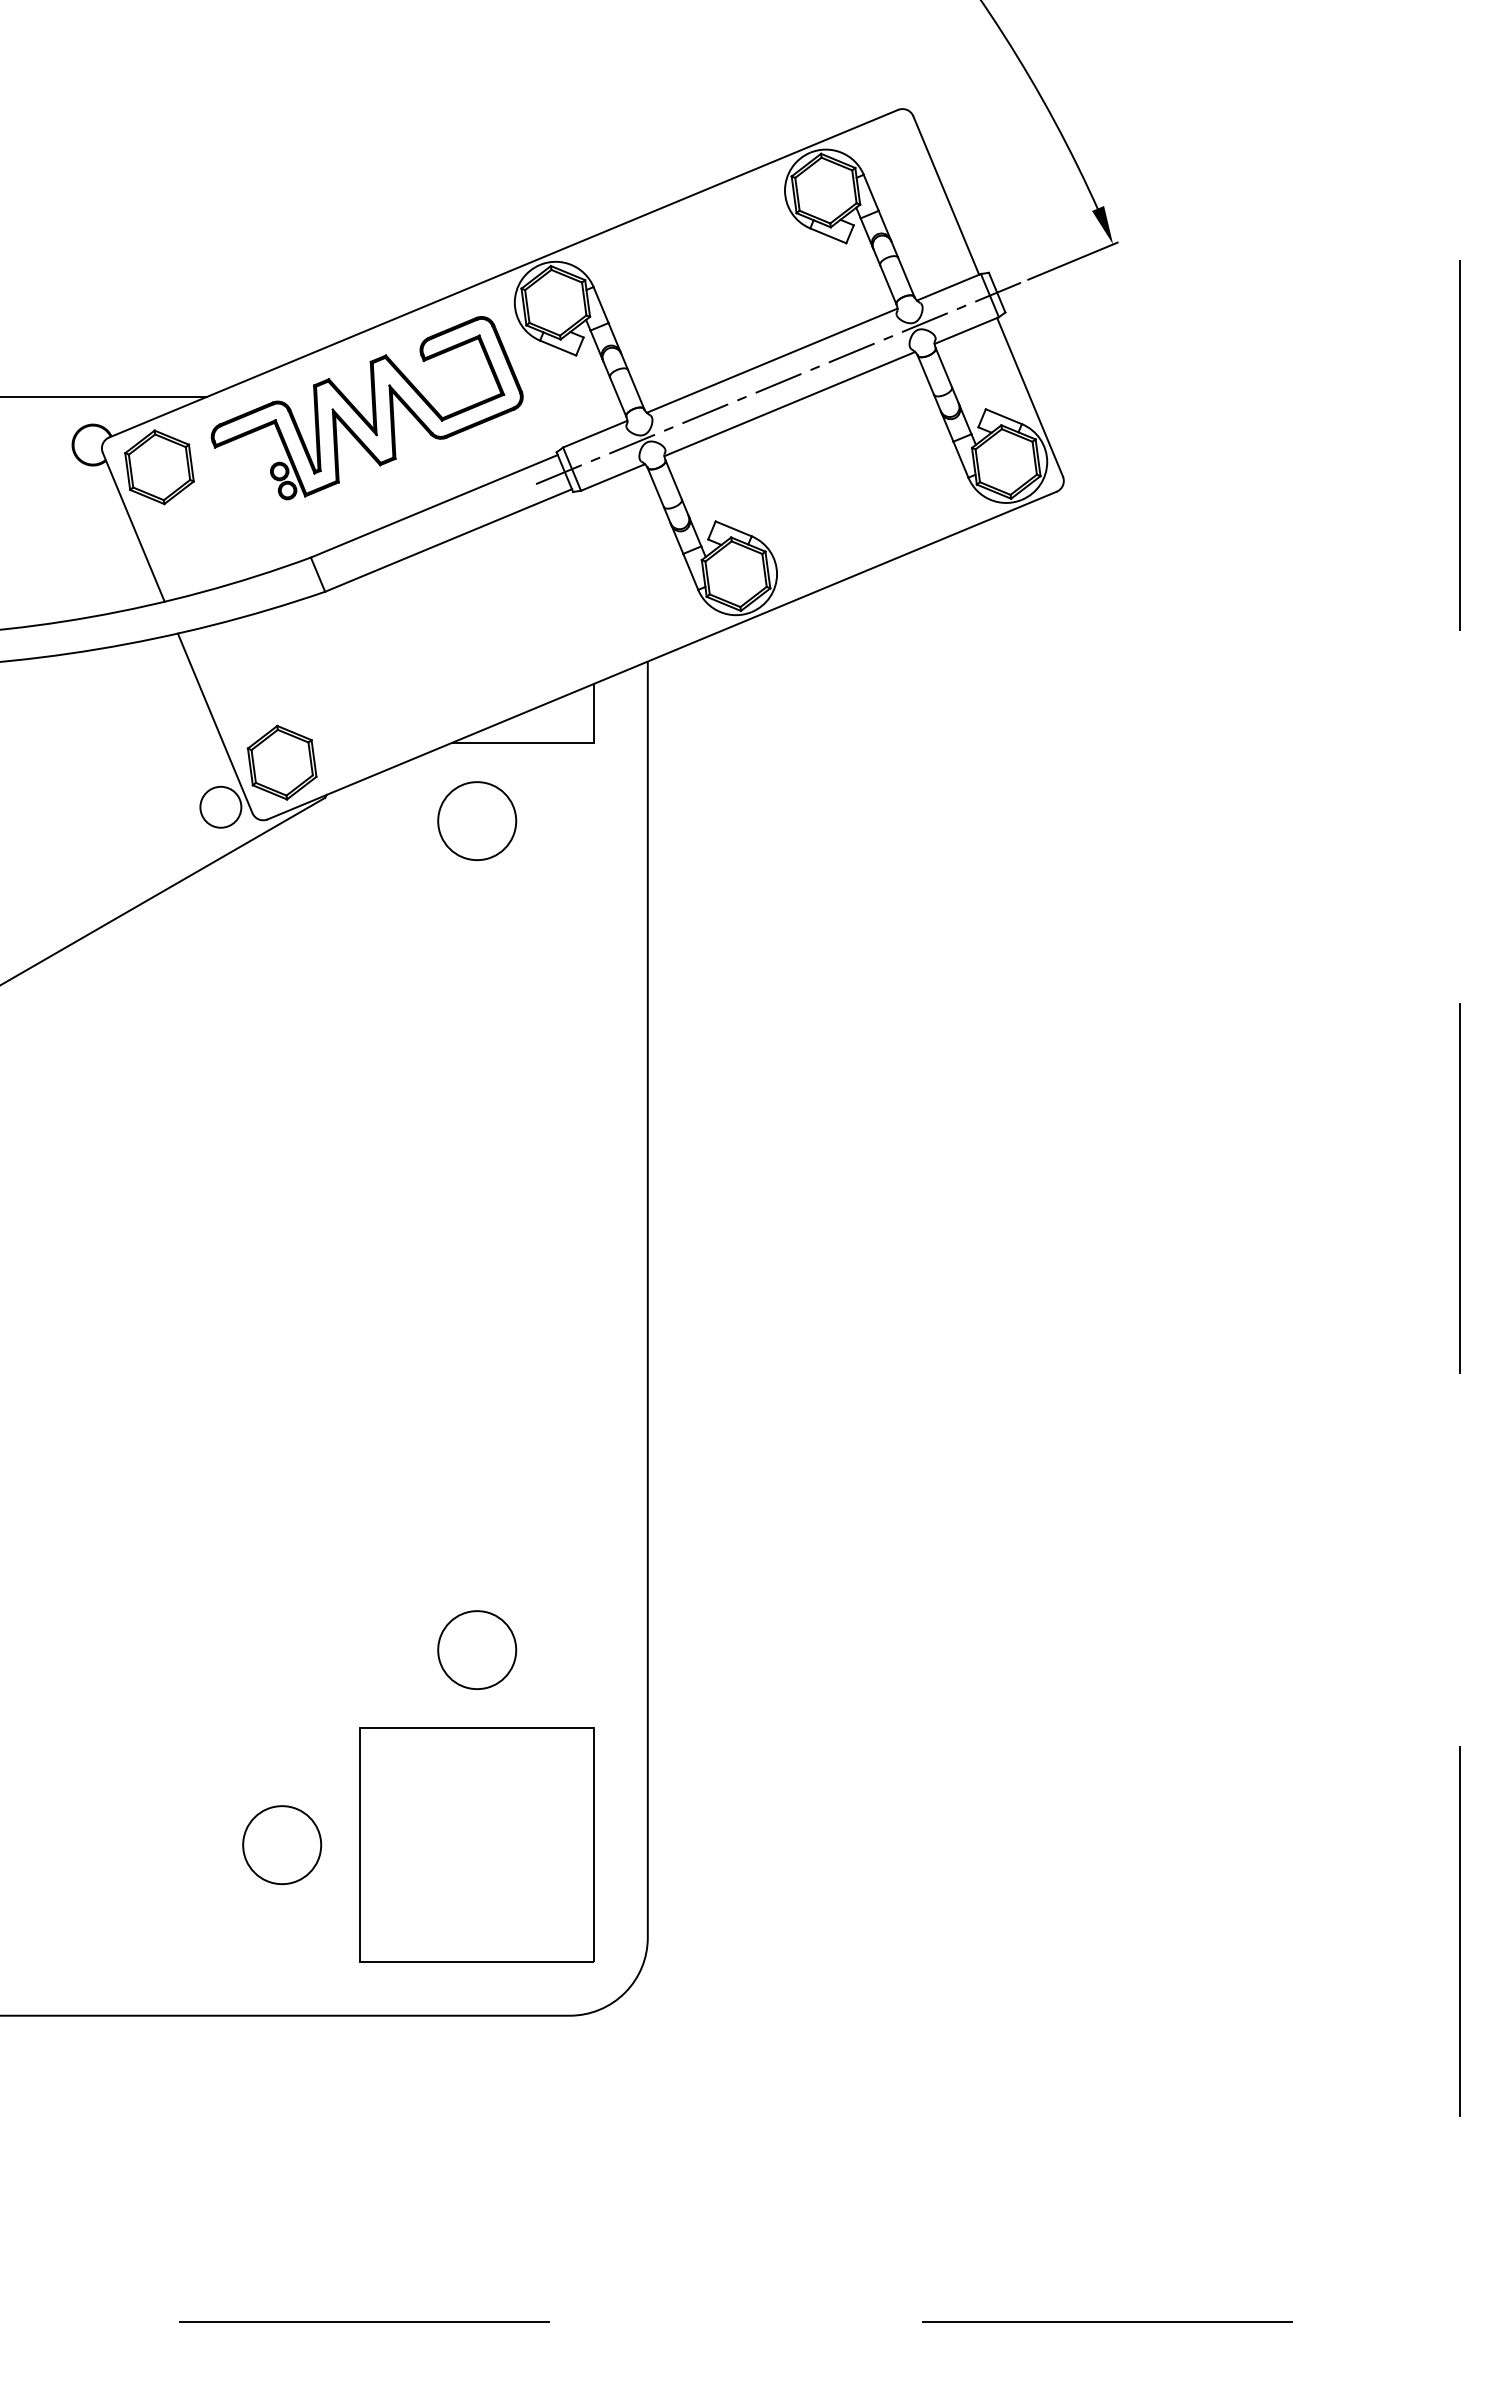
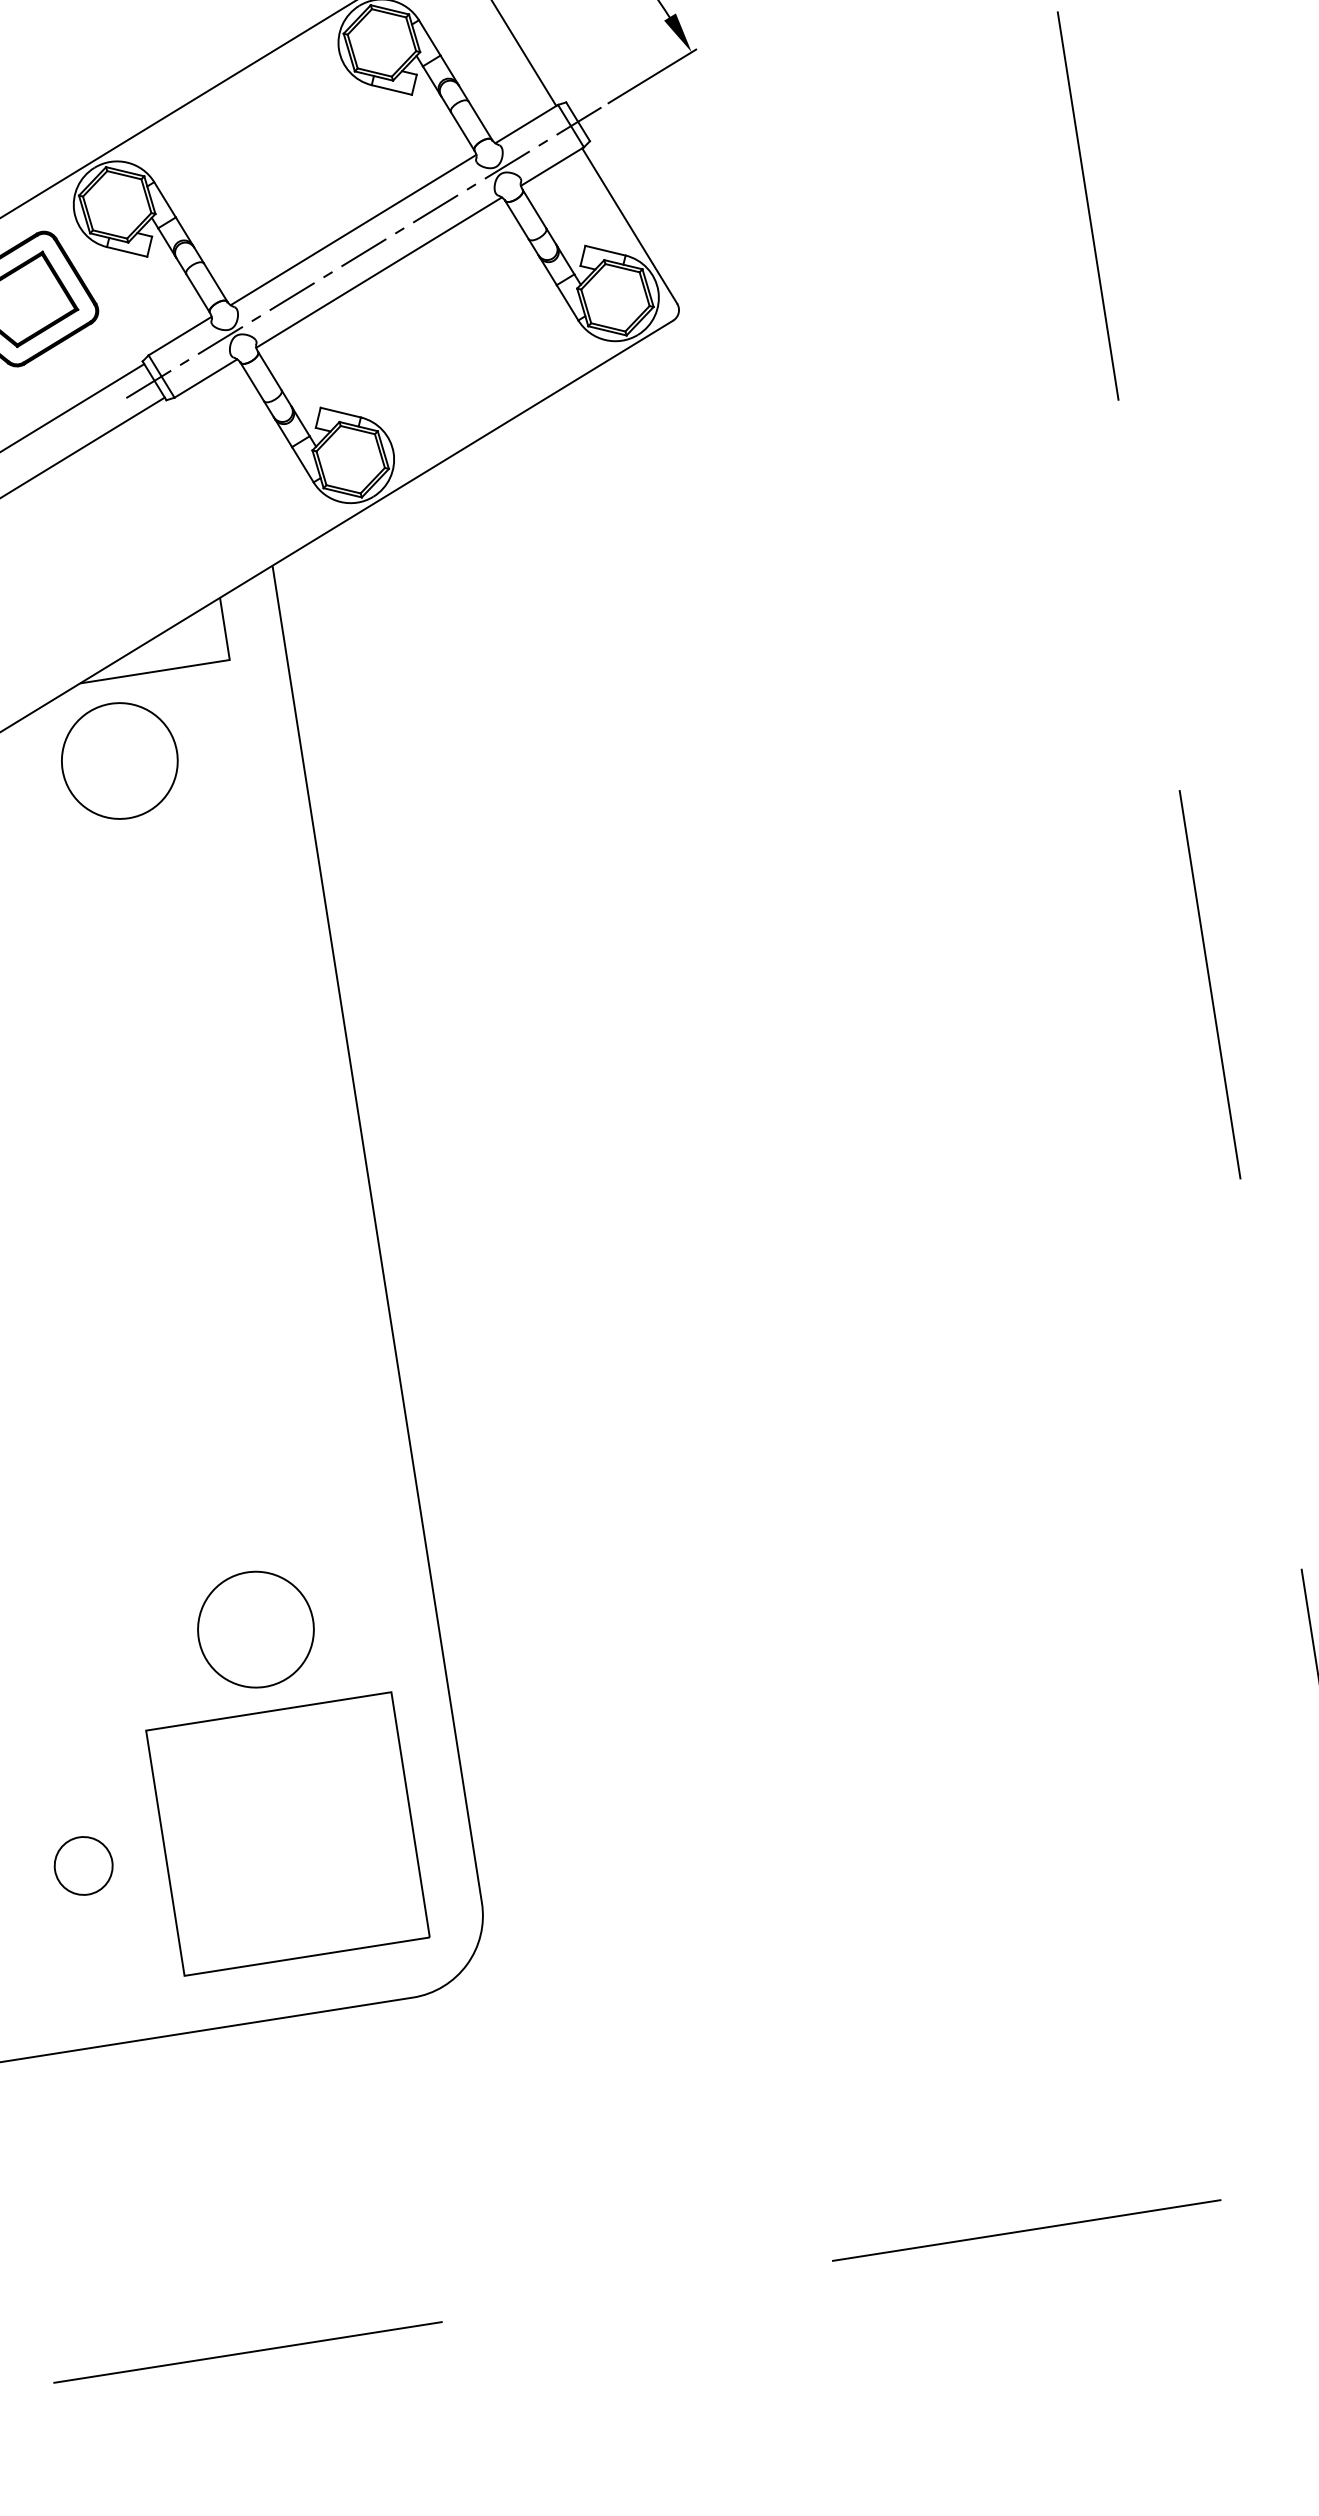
circle: (477, 820) -> (120, 760), size x1.4
circle: (477, 1650) -> (256, 1630), size x1.4
circle: (282, 1844) -> (83, 1865), size x0.7

